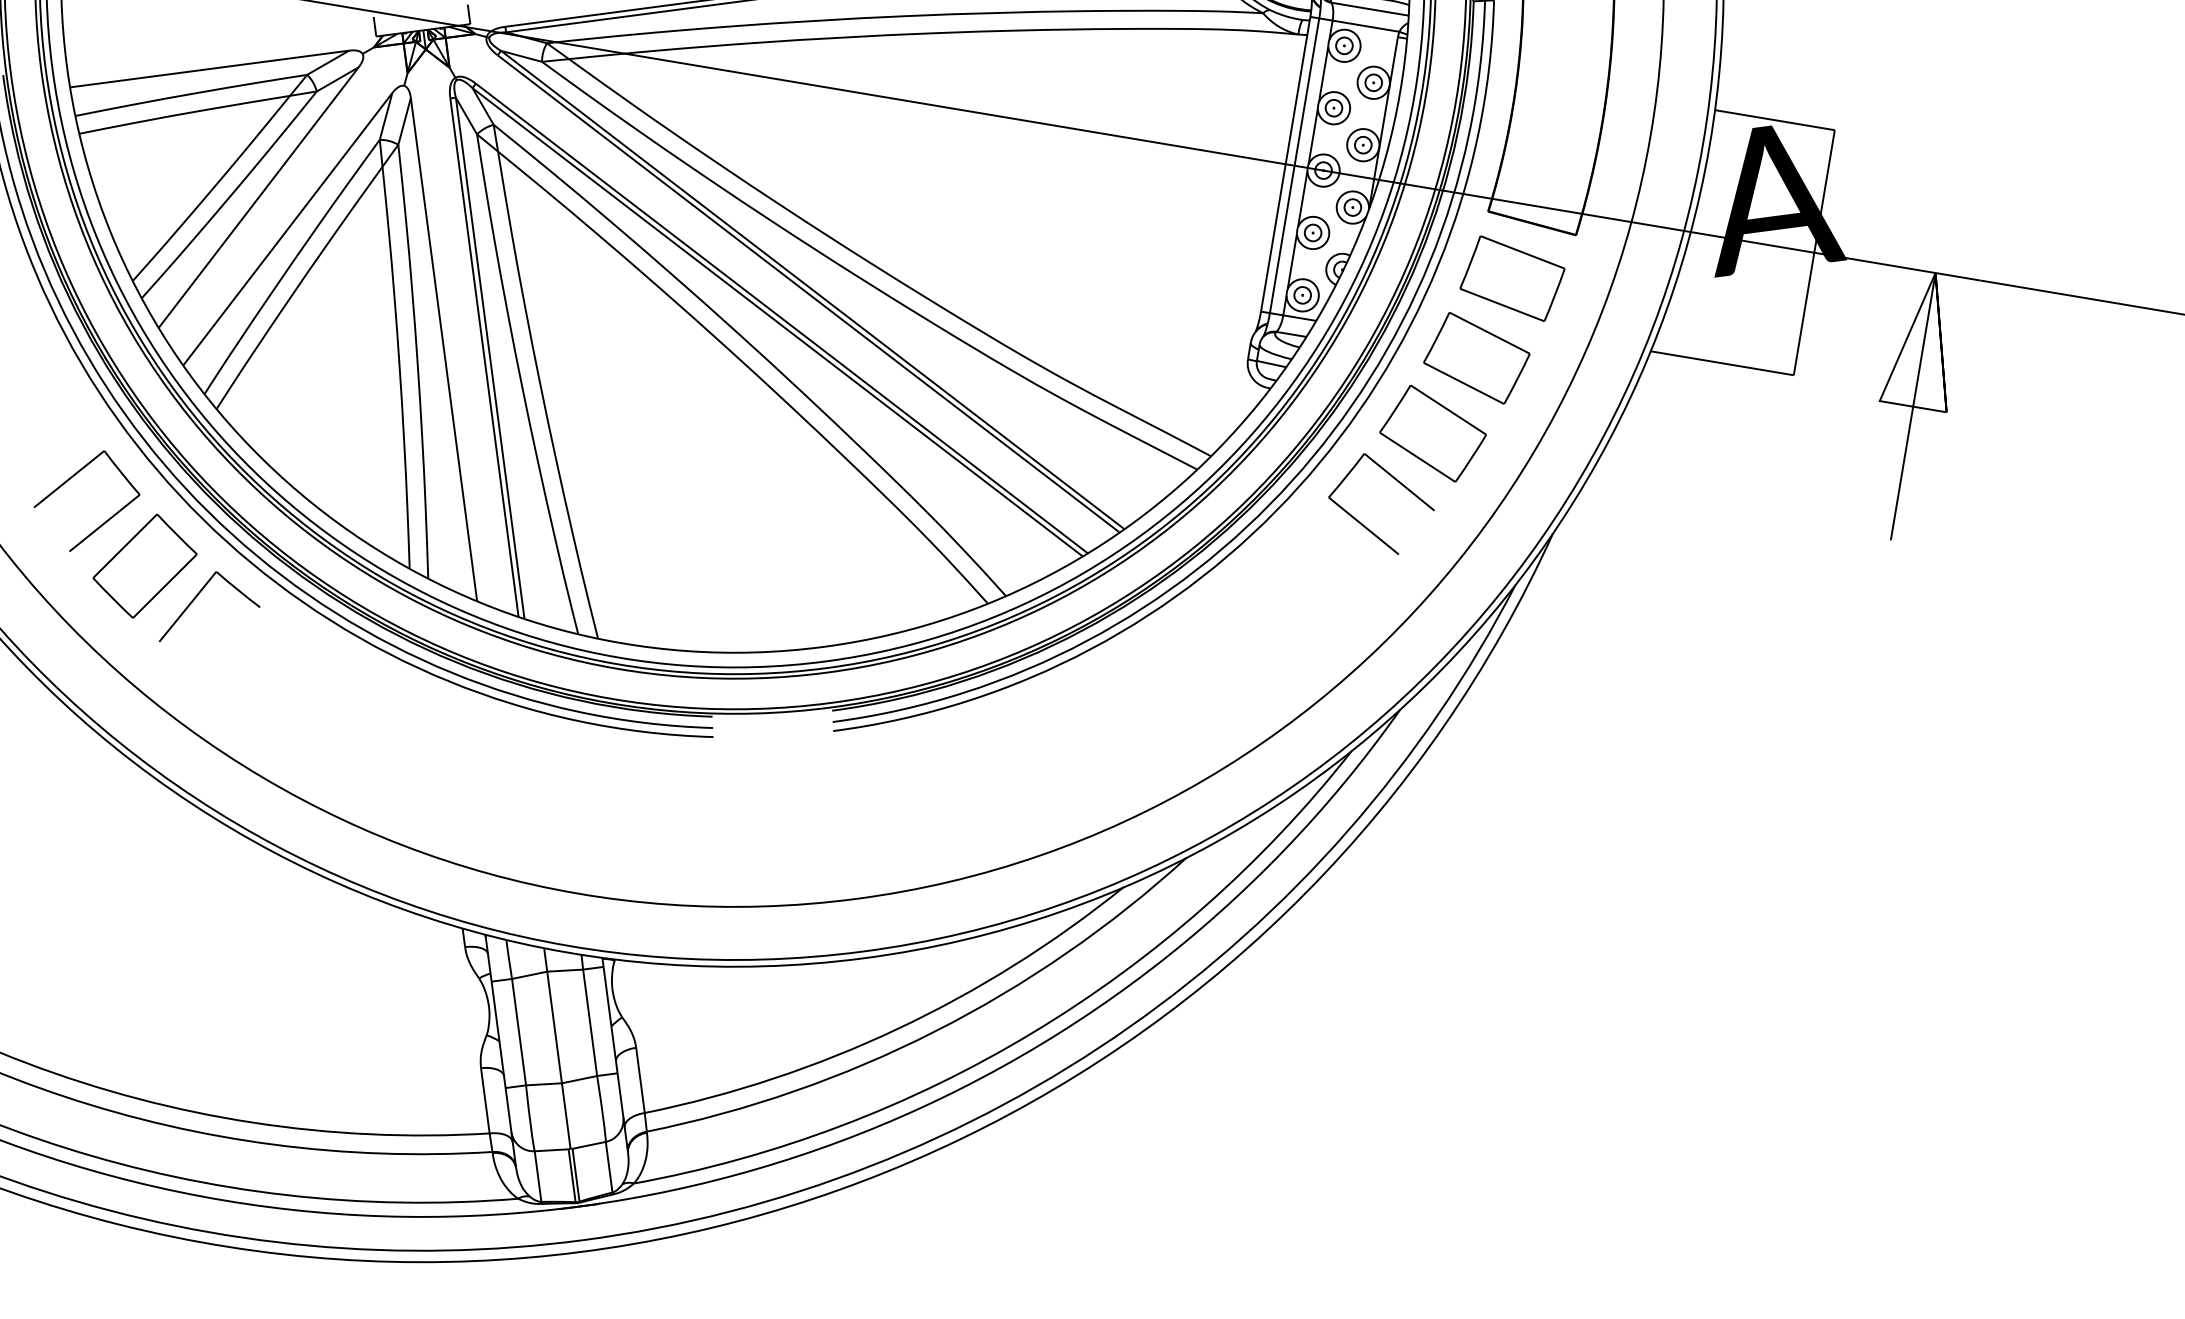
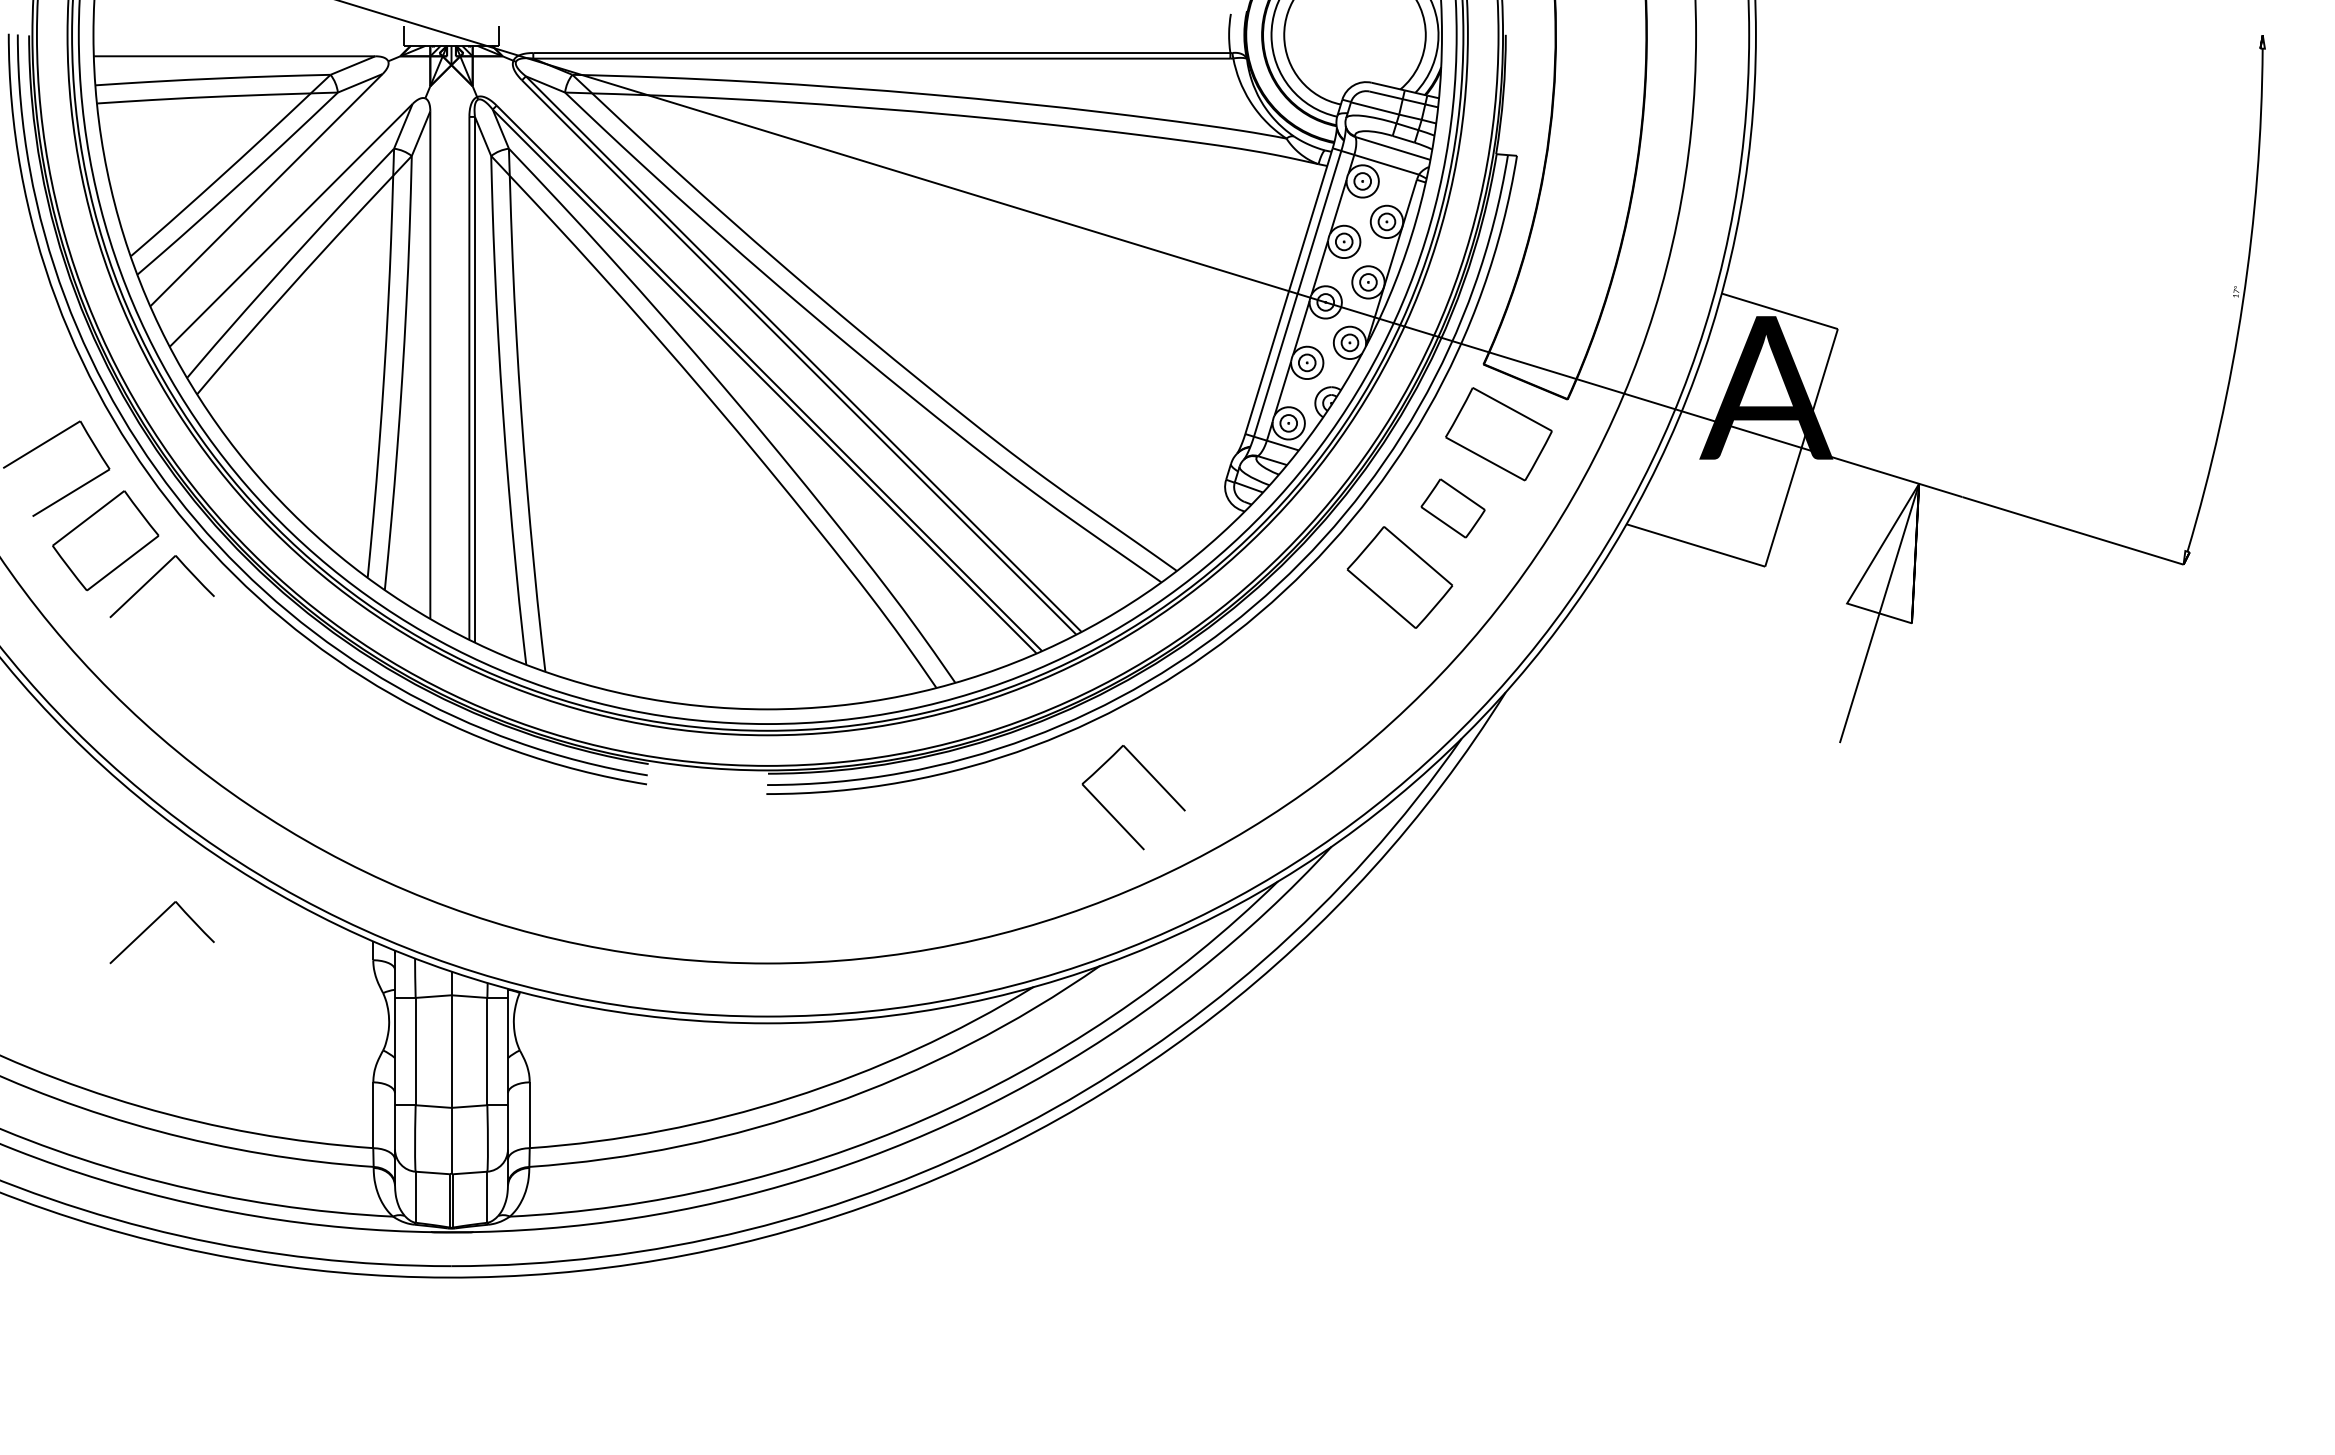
part: (1476, 358) -> (1452, 508), size x0.6
part: (1364, 525) -> (1114, 816), moved
part: (244, 938) -> (155, 922), added

